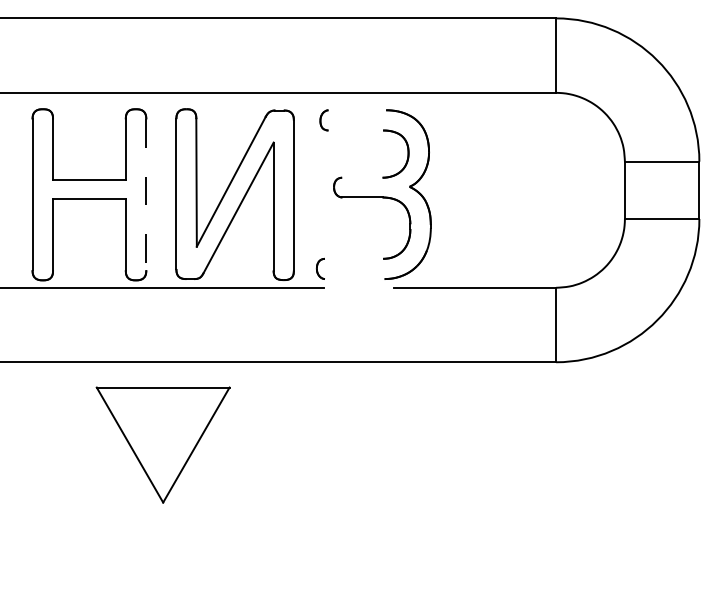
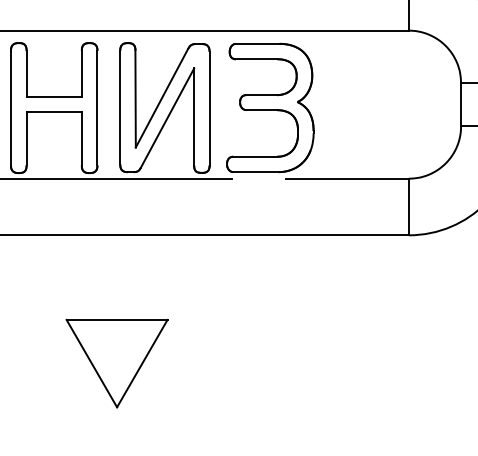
line: (357, 110) -> (257, 44), added
line: (355, 130) -> (256, 59), added
line: (362, 177) -> (261, 94), added
line: (146, 195) -> (97, 108), dashed -> solid
line: (353, 258) -> (254, 156), added
line: (354, 279) -> (255, 172), added
part: (162, 444) -> (116, 363), moved

